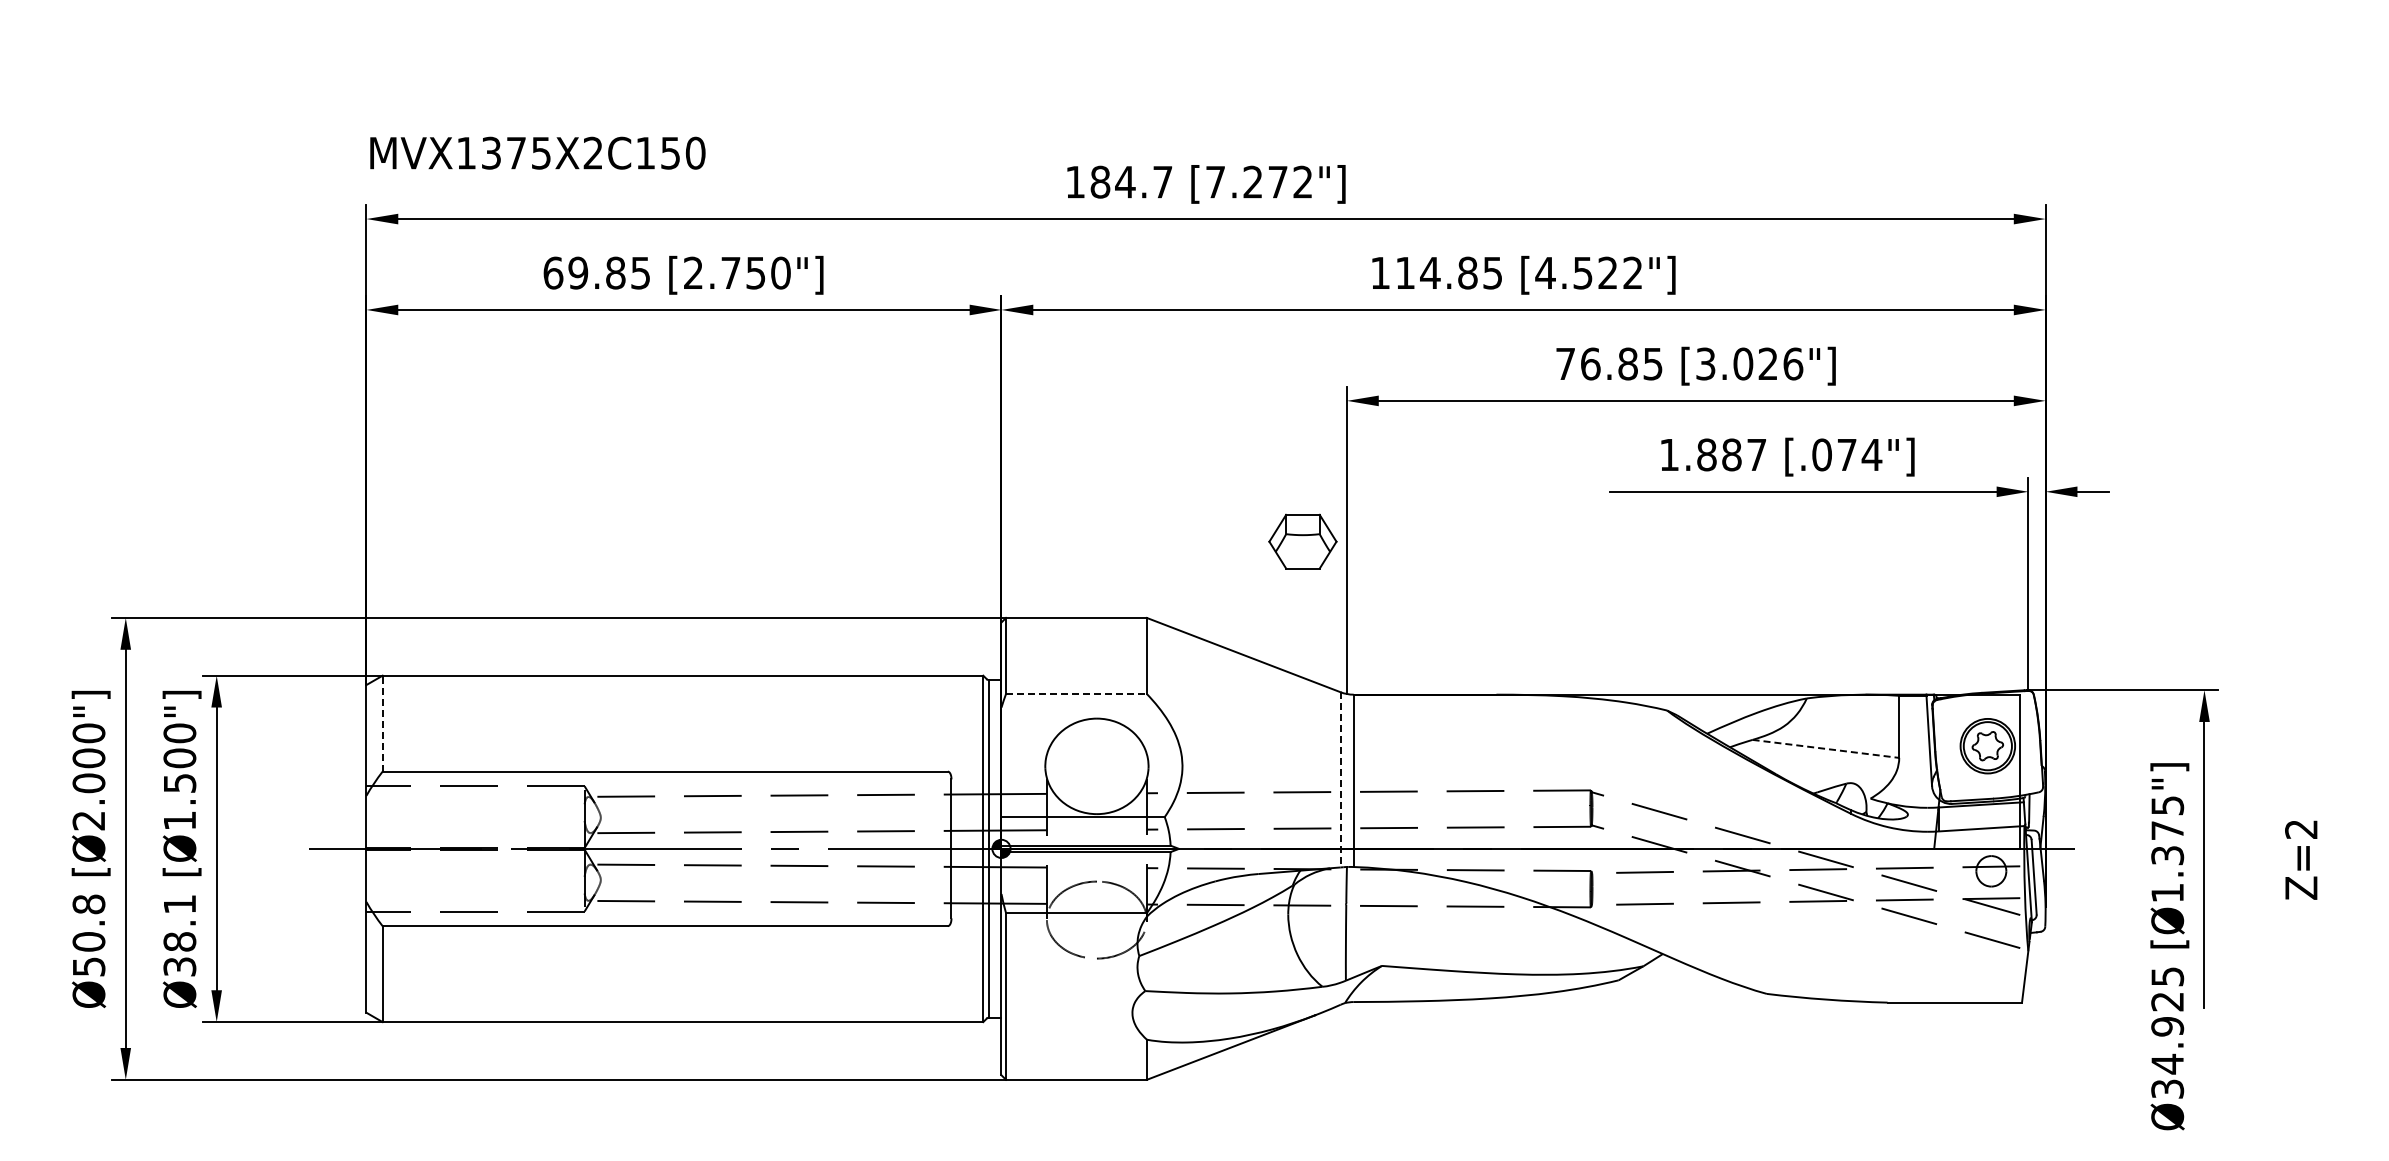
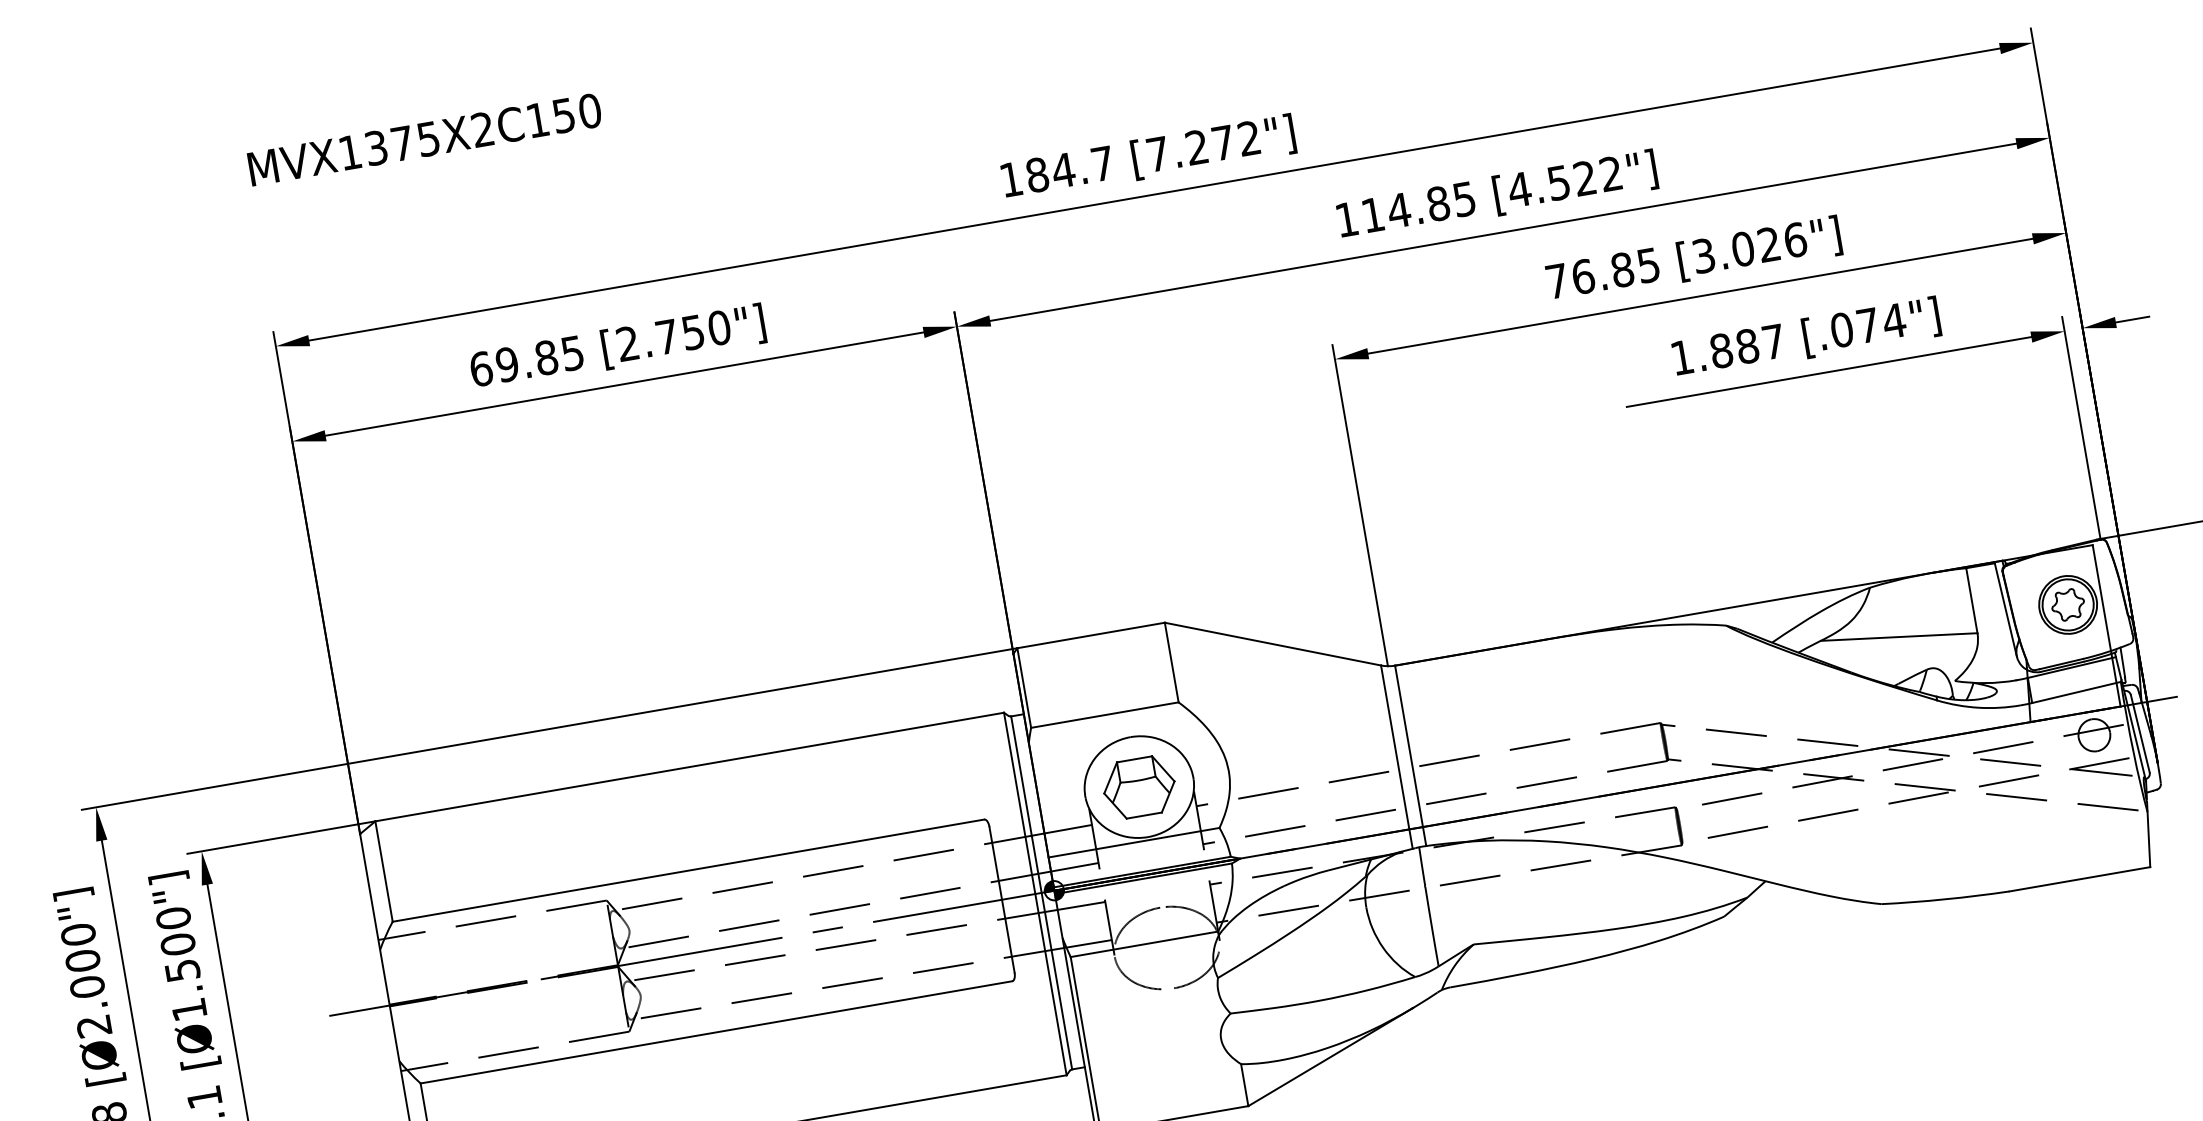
text: (537, 152) -> (424, 139), moved
part: (1302, 541) -> (1138, 787), moved
line: (1076, 694) -> (1104, 715), dashed -> solid
line: (382, 723) -> (383, 871), dashed -> solid
line: (1825, 748) -> (1898, 636), dashed -> solid
line: (1340, 779) -> (1396, 756), dashed -> solid

